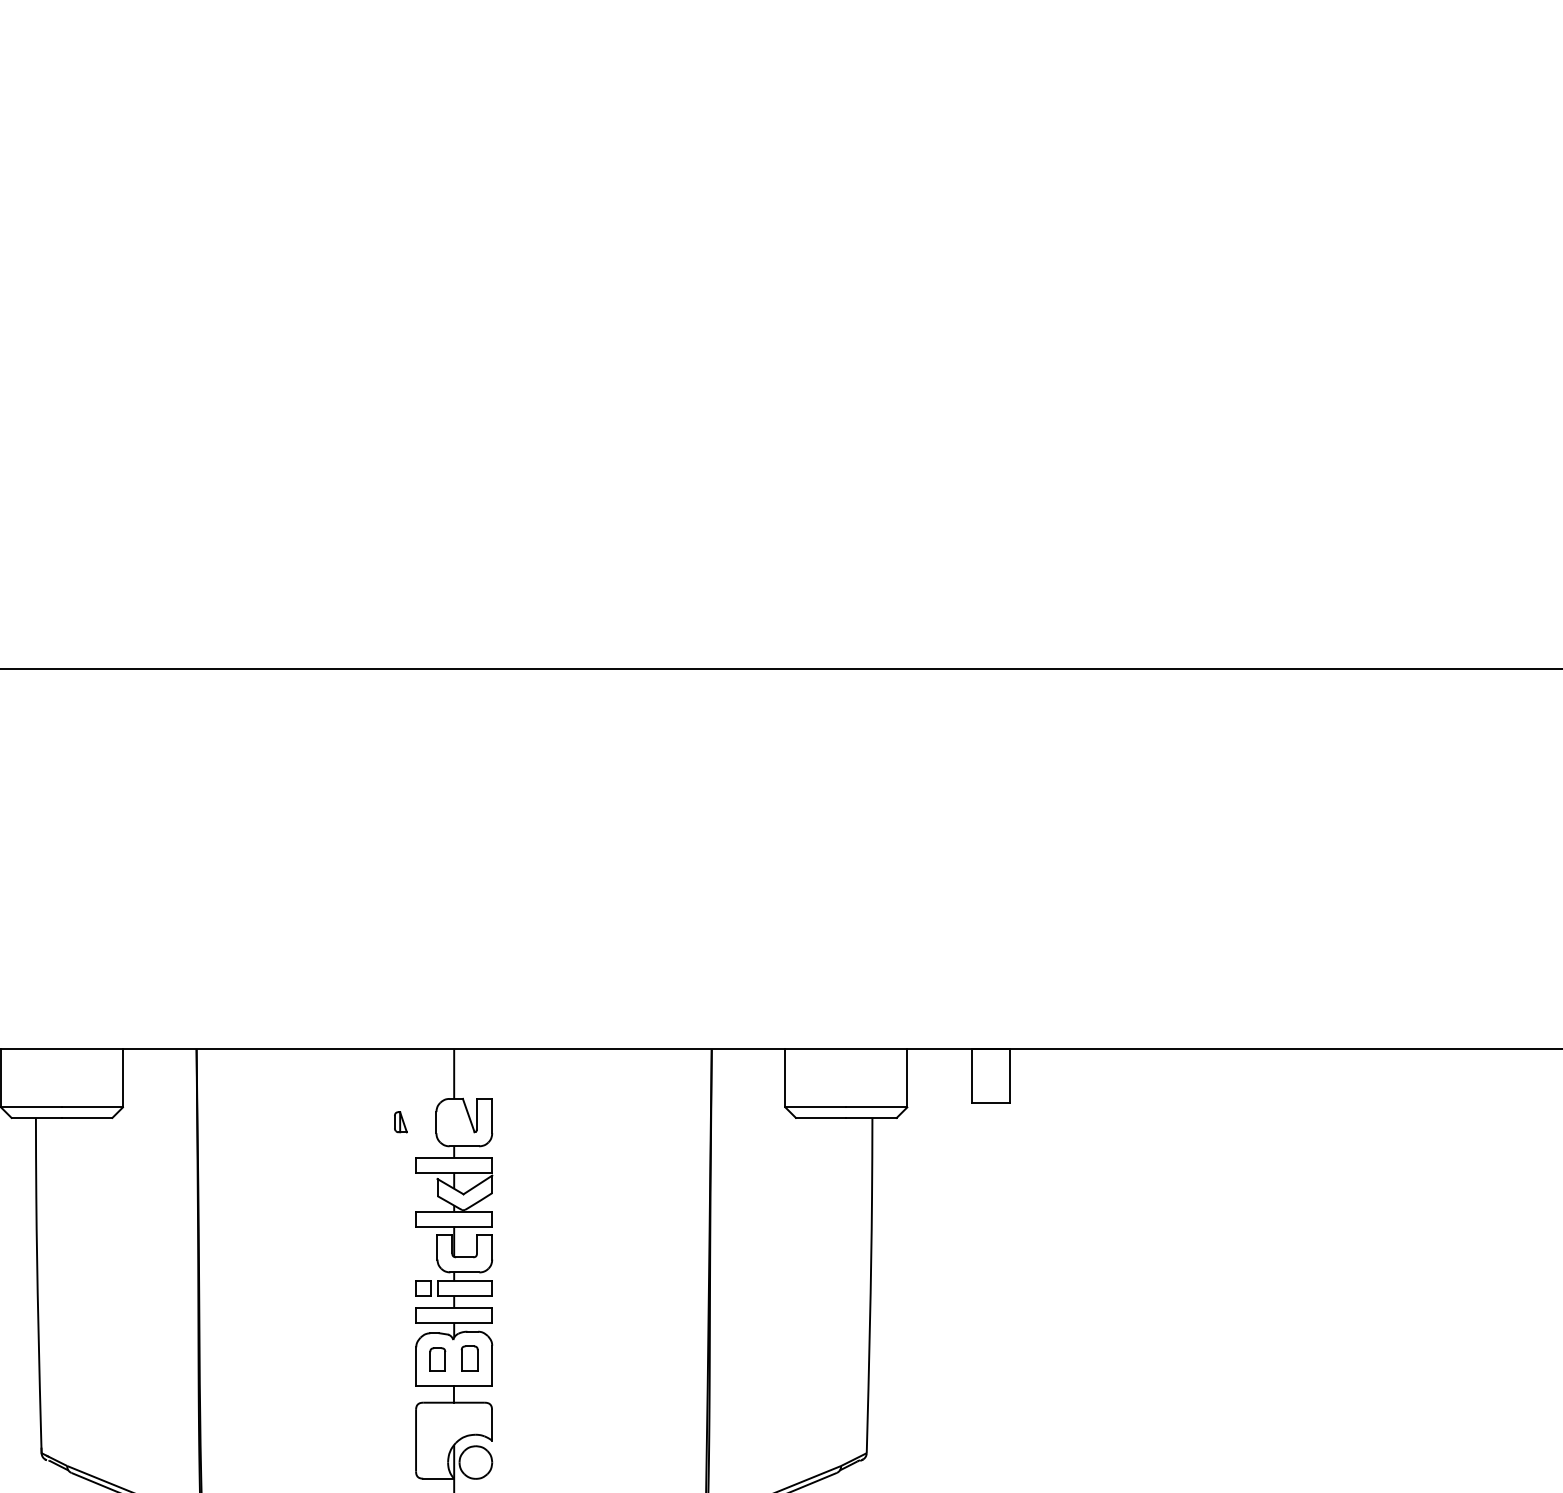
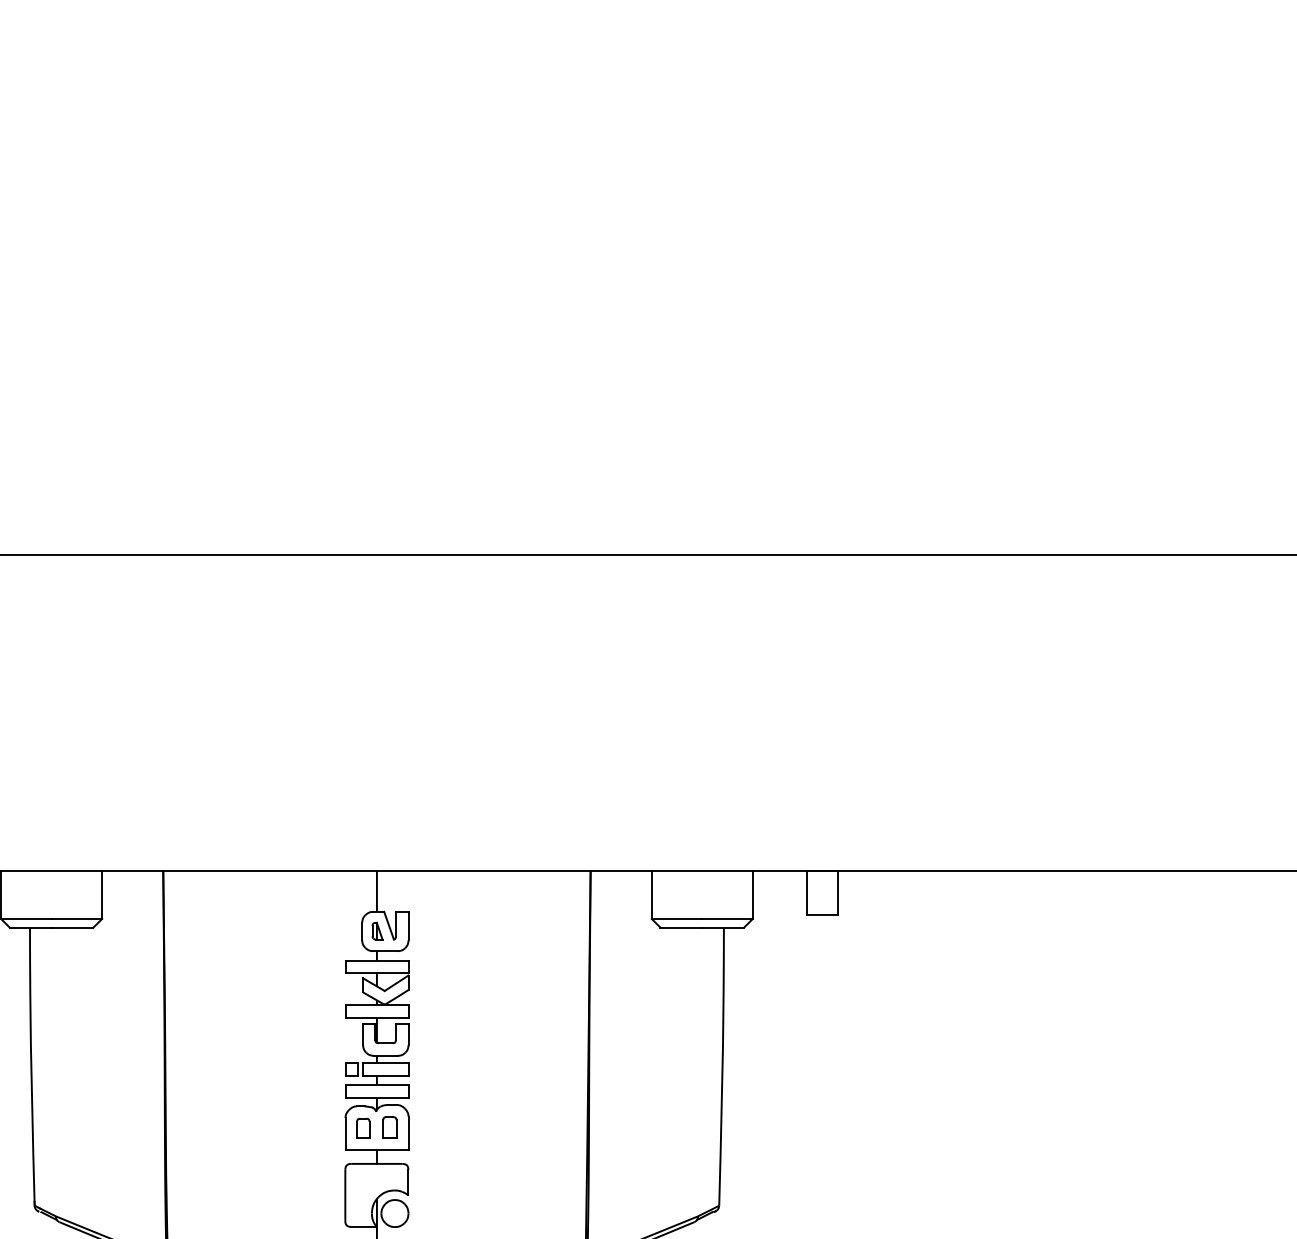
part: (400, 1122) -> (377, 931), moved

